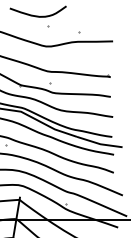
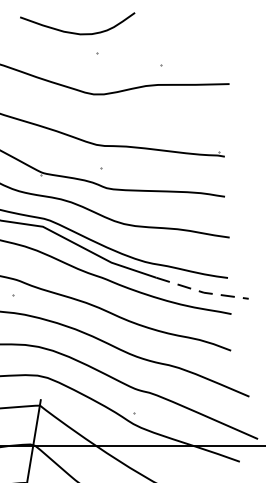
line: (100, 144) -> (203, 293), solid -> dashed

